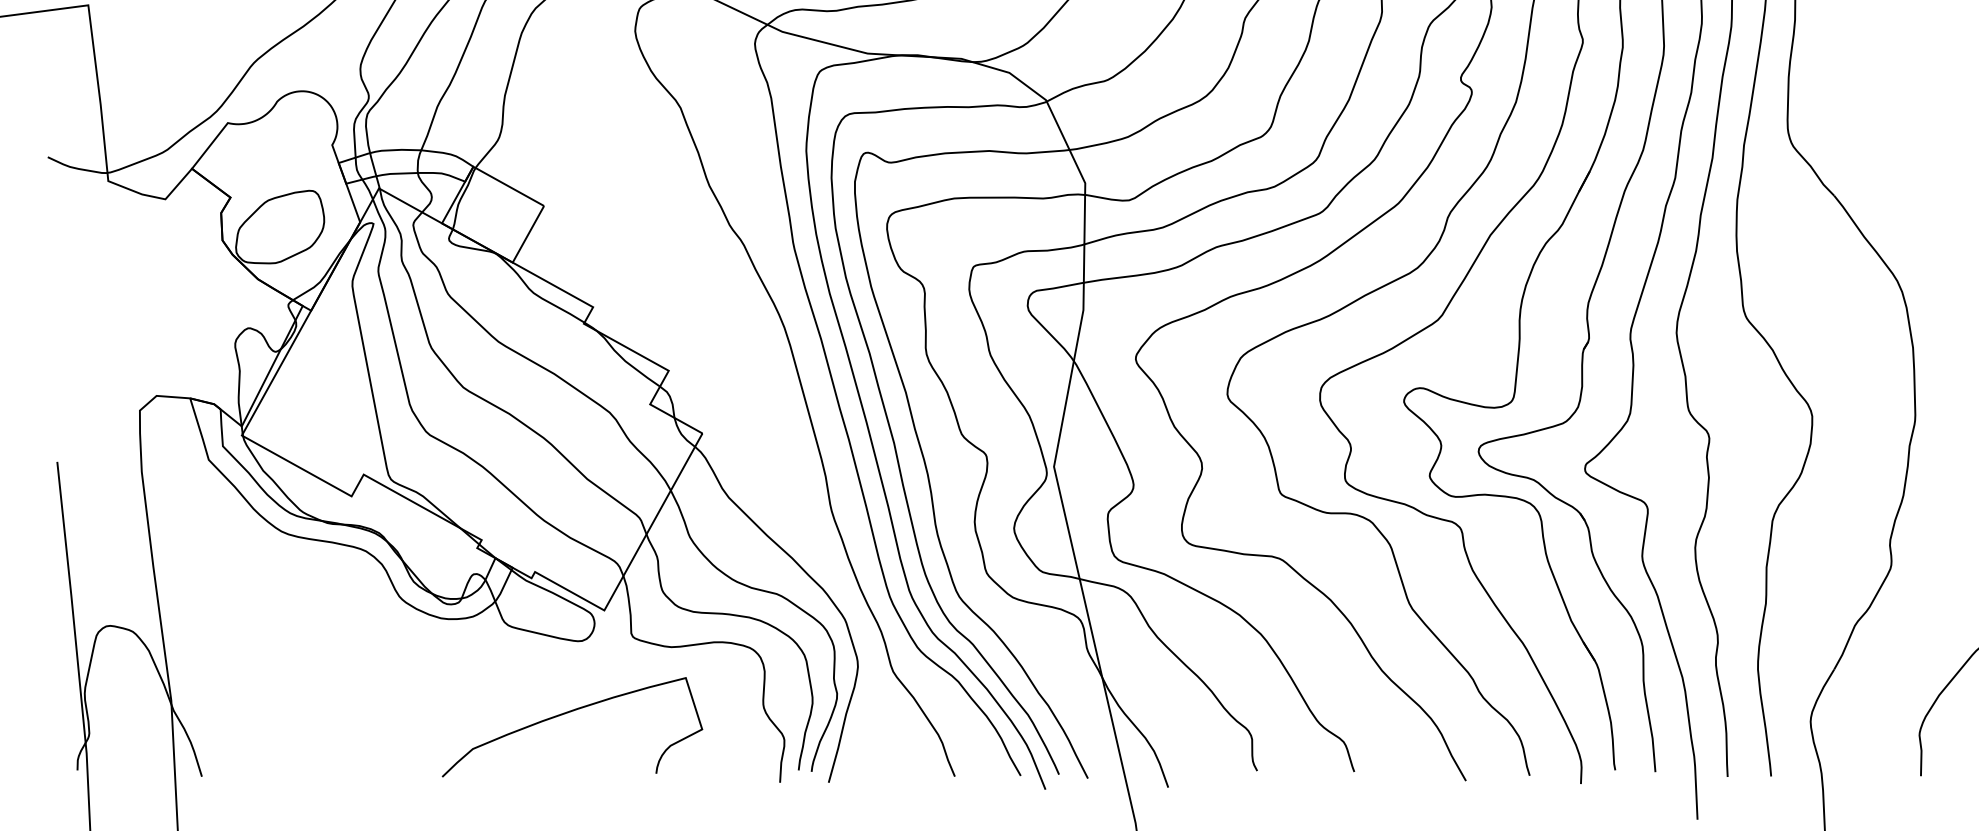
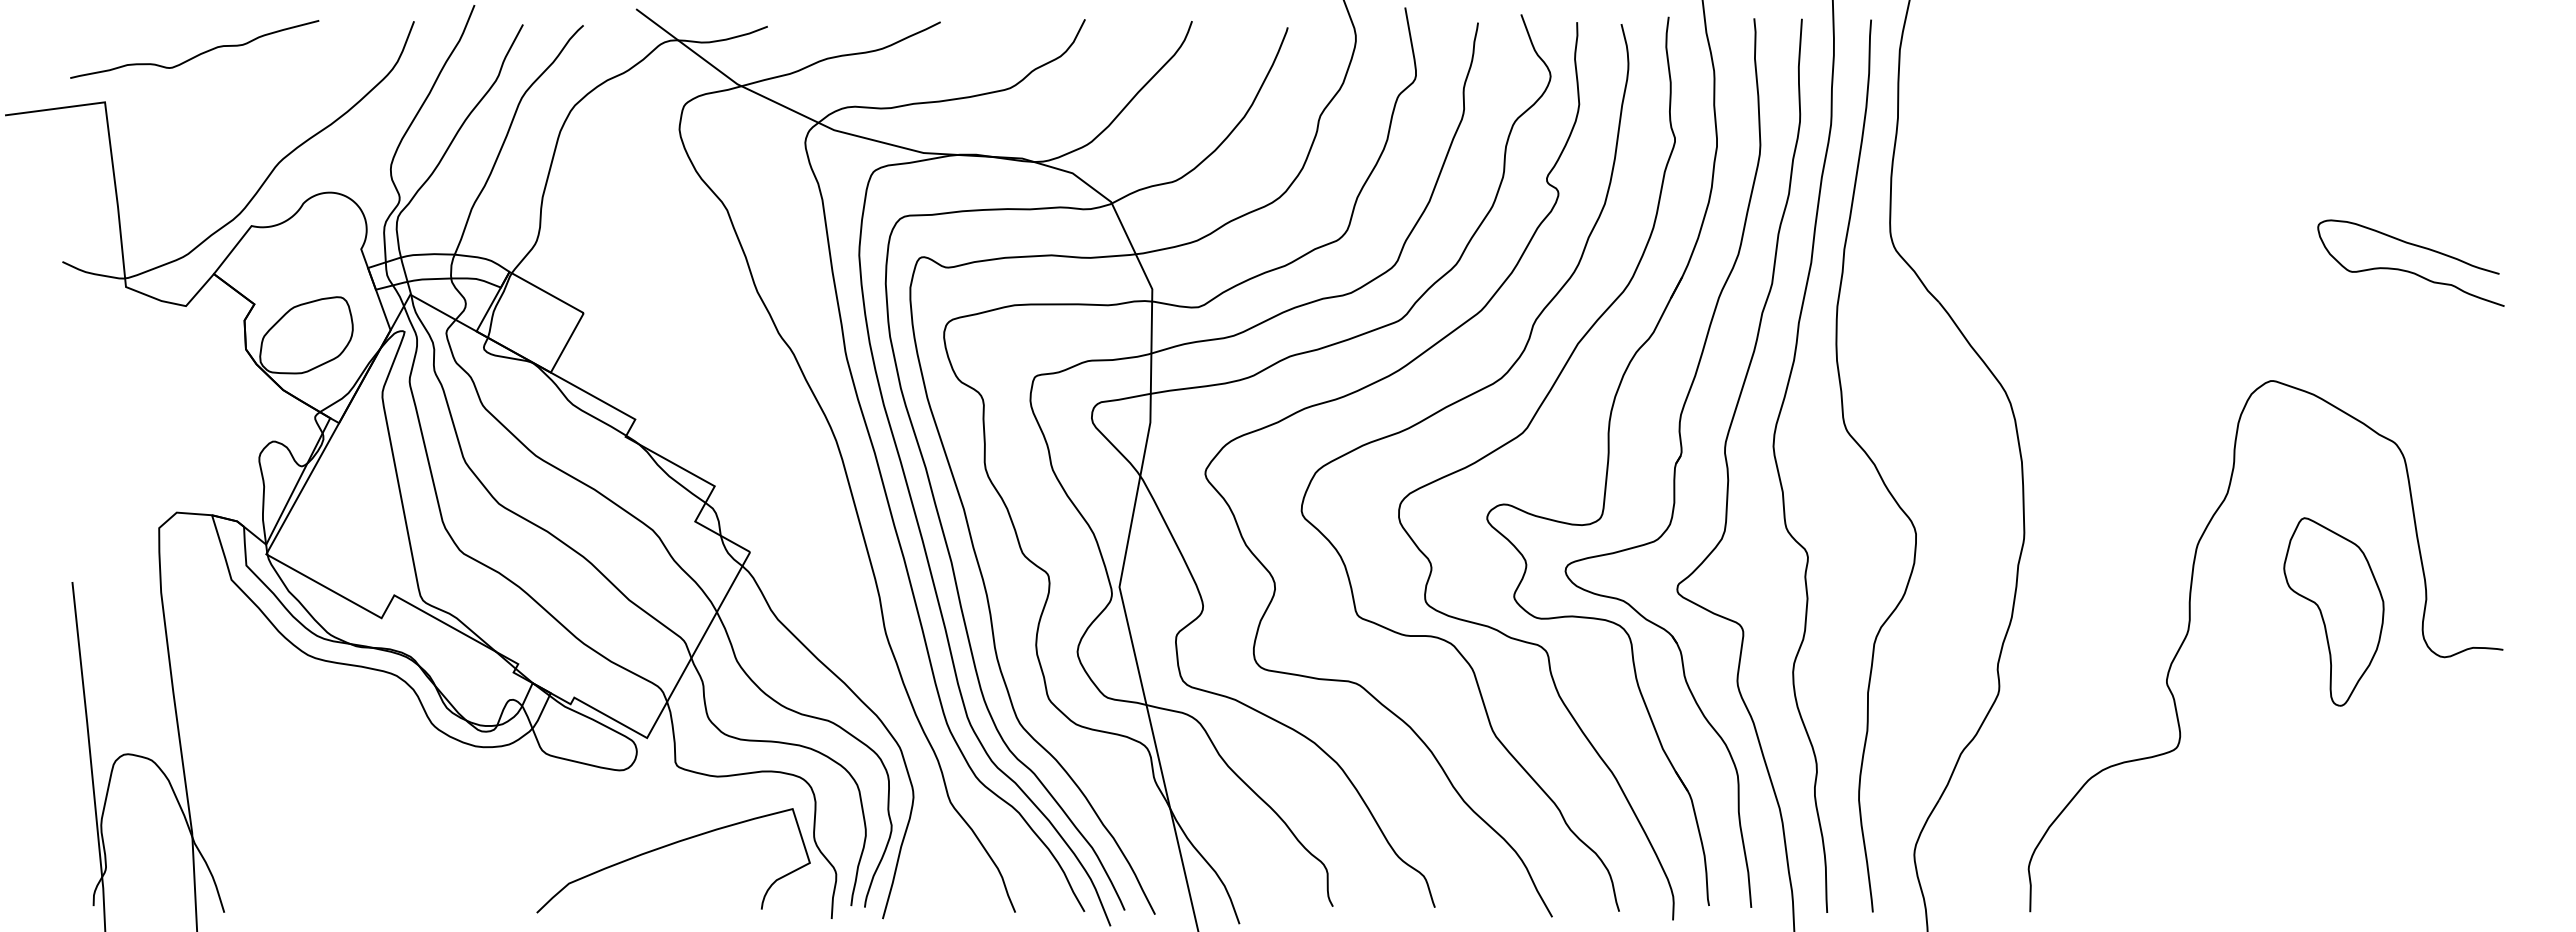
curve: (567, 713) -> (668, 846), moved

